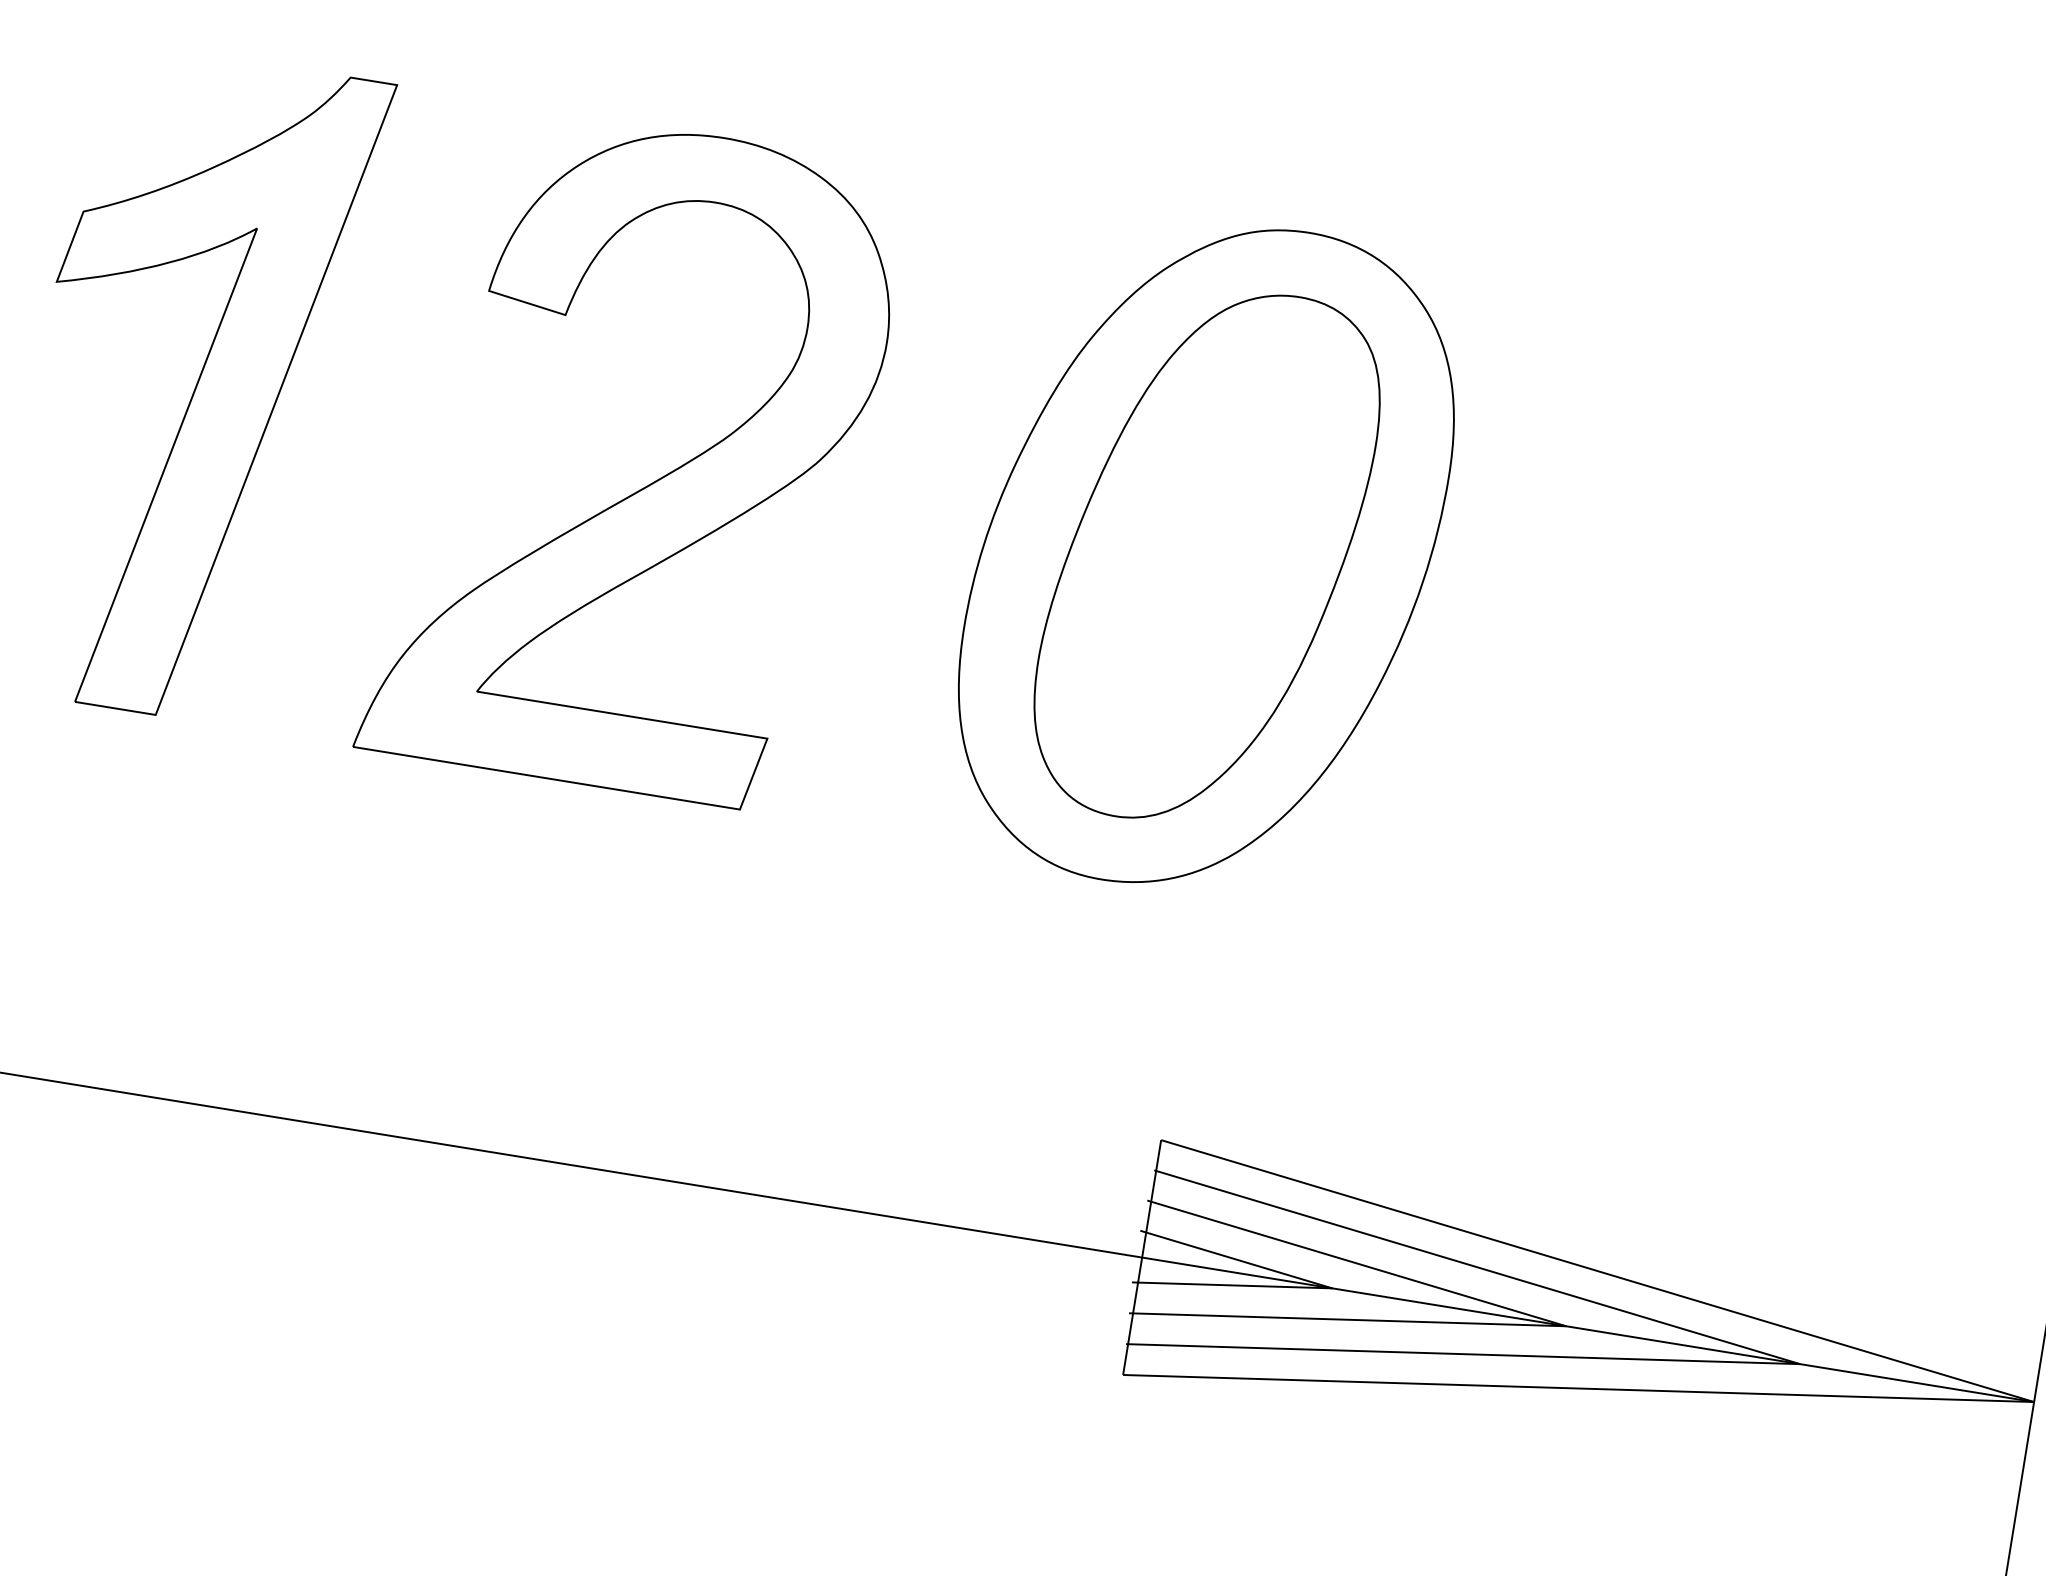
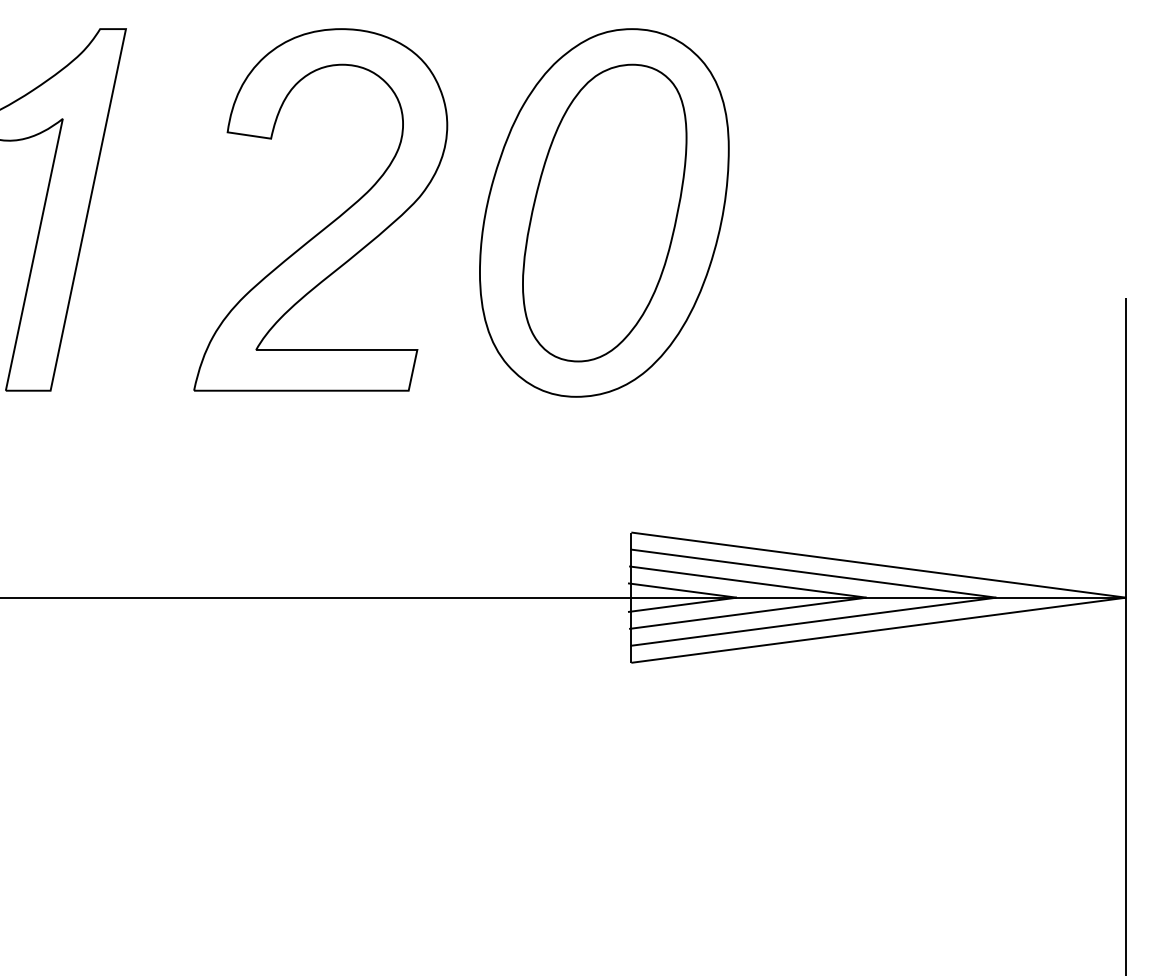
part: (648, 483) -> (330, 222), moved

